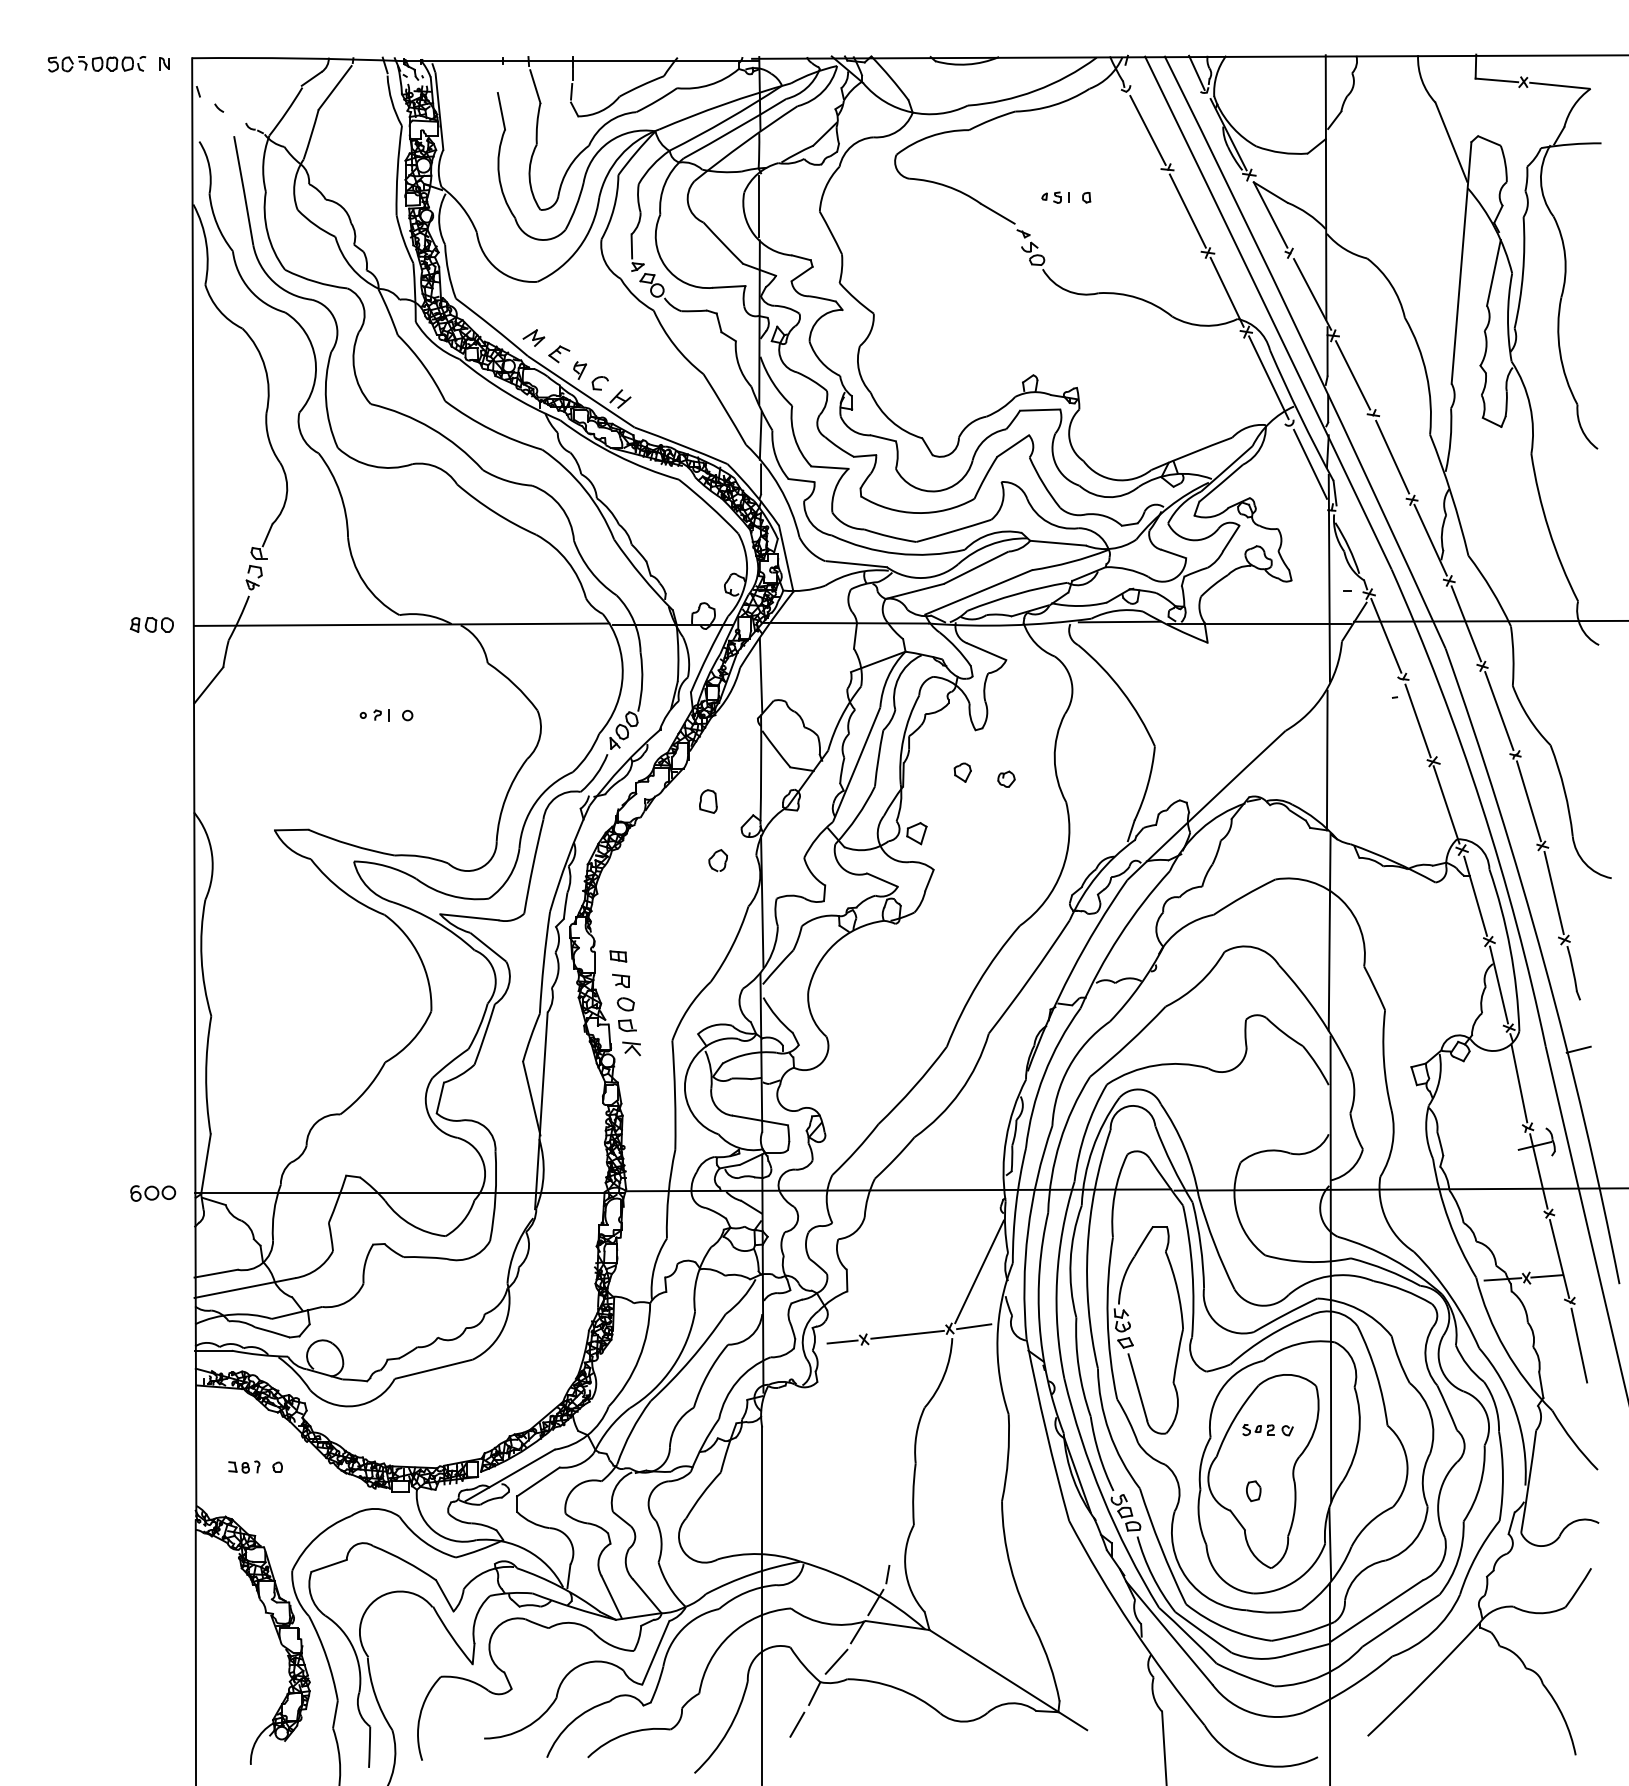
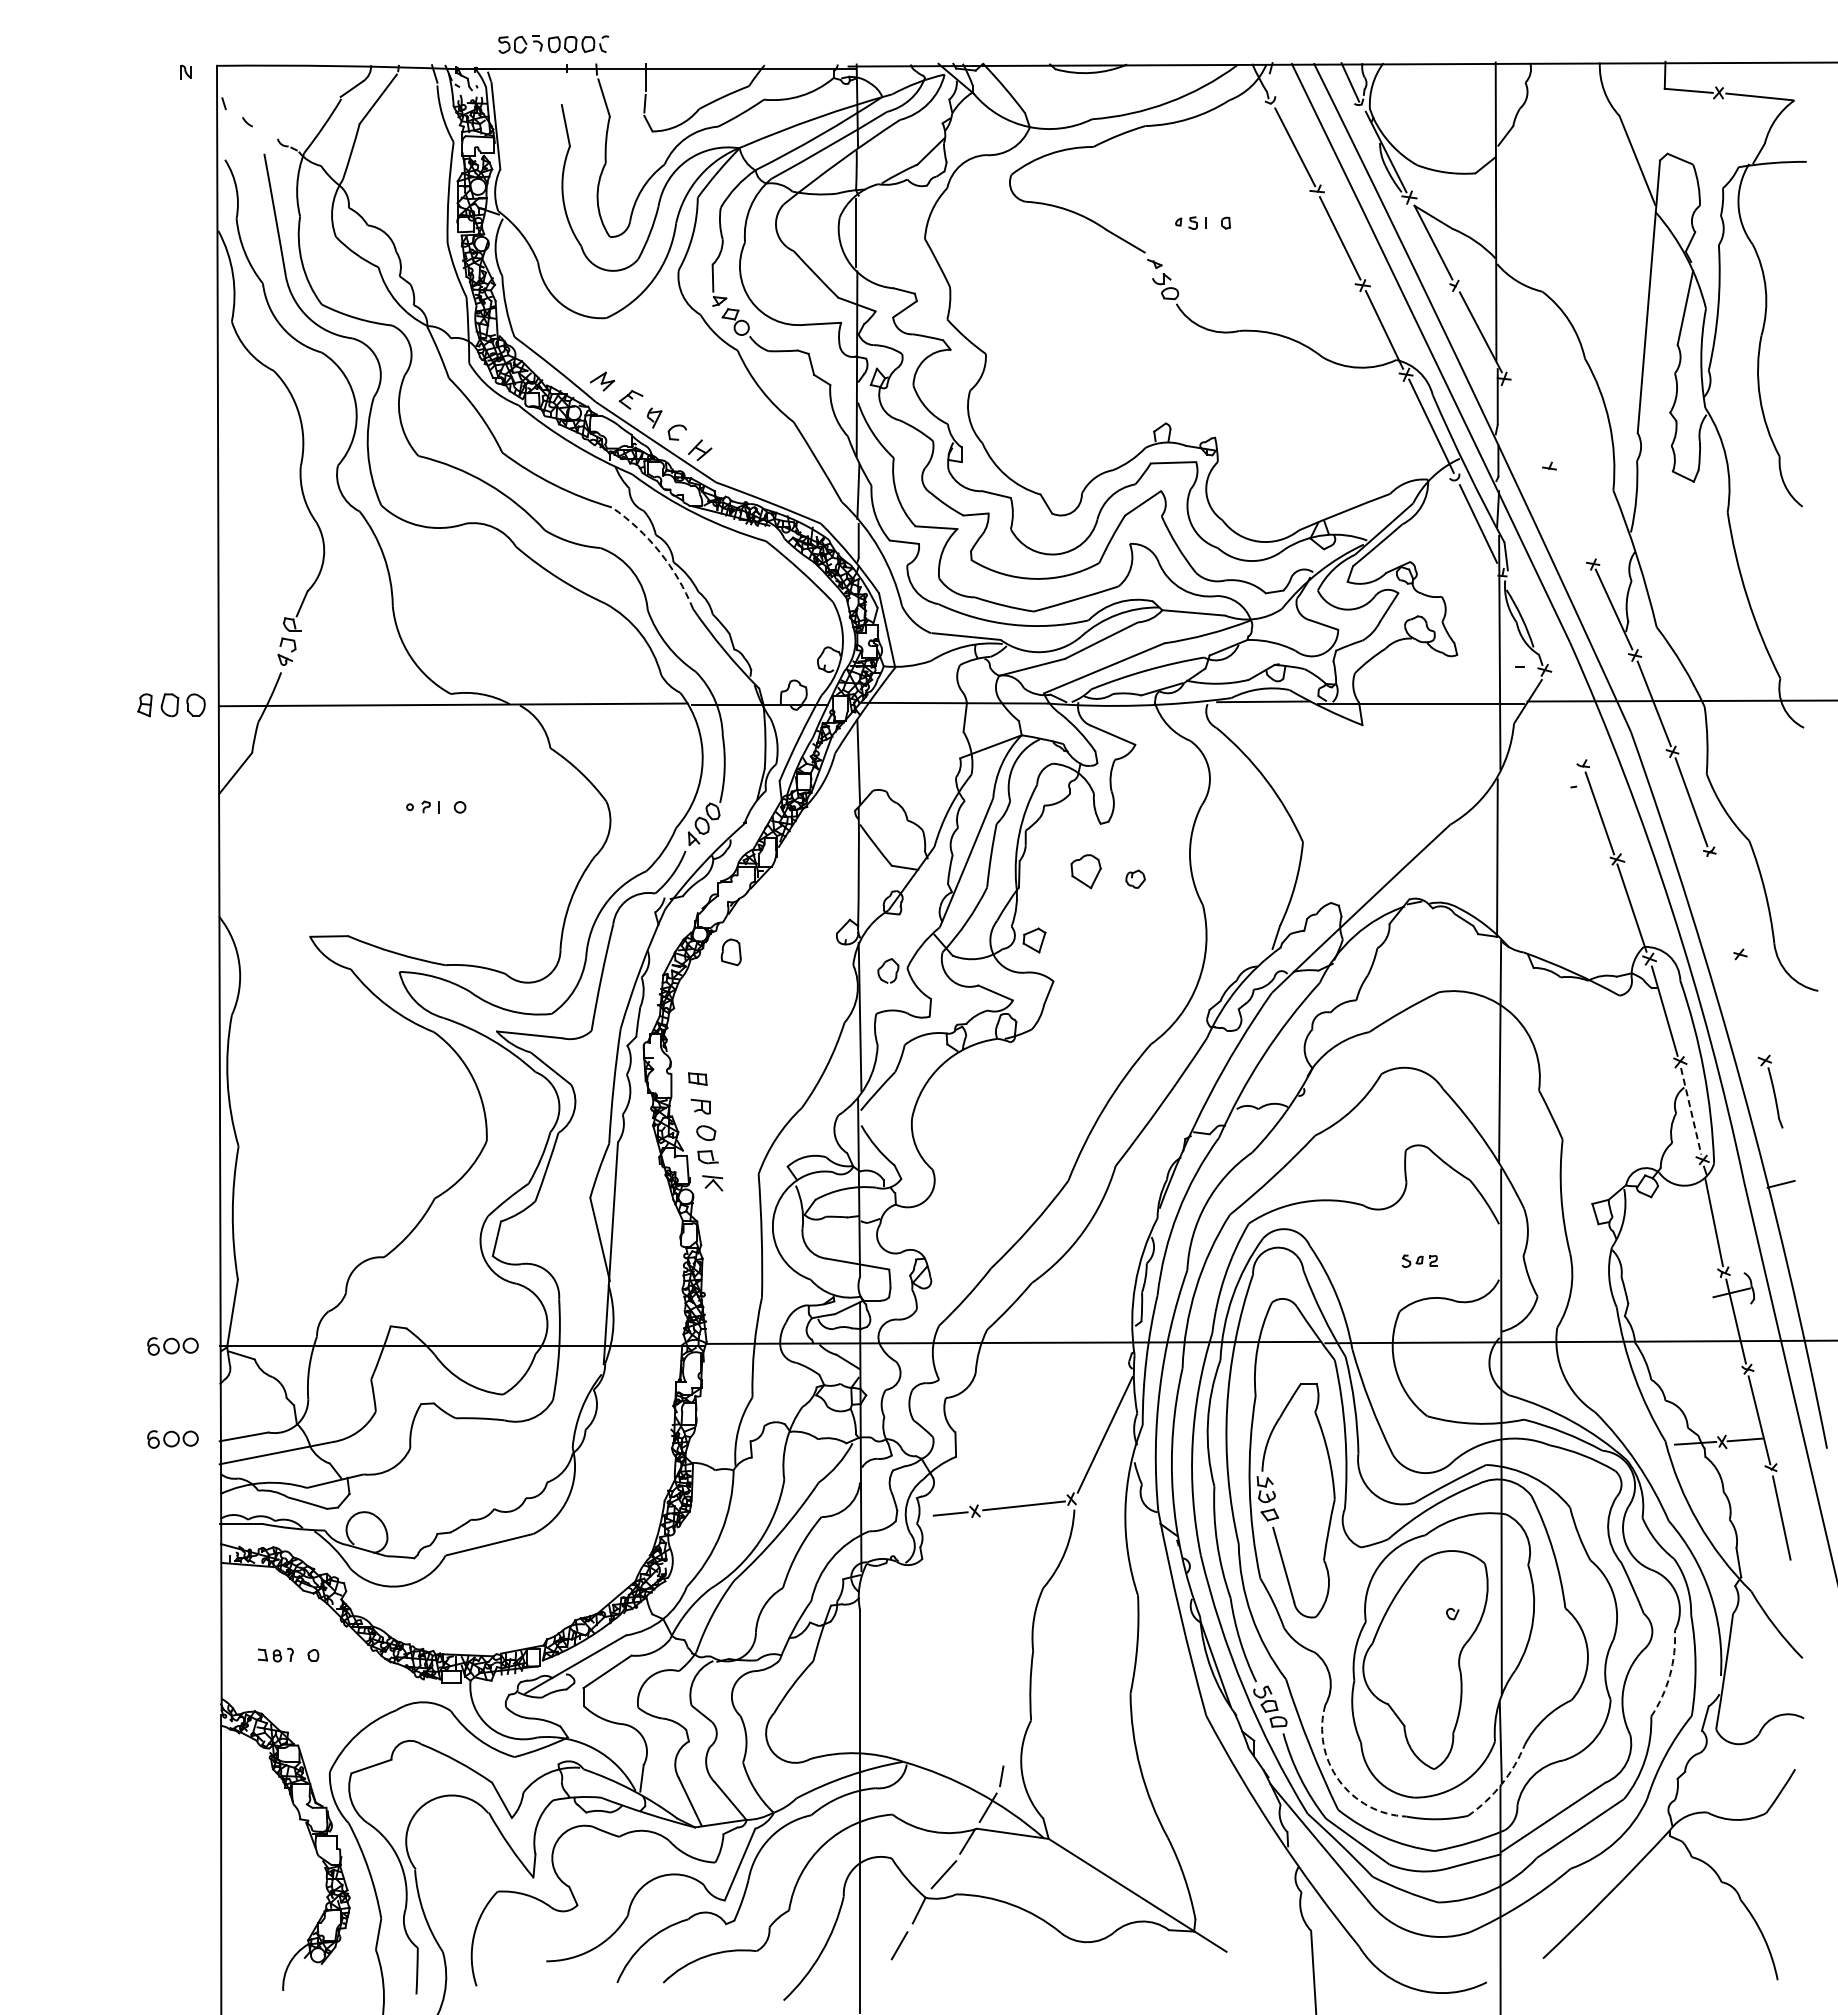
part: (96, 64) -> (553, 44), moved
line: (1353, 375) -> (1526, 423), removed
line: (1392, 456) -> (1570, 515), removed
arc: (584, 489) -> (659, 552), solid -> dashed
part: (151, 624) -> (171, 704), size x1.4
line: (1385, 635) -> (1563, 716), removed
part: (962, 772) -> (1086, 871), size x1.6
part: (707, 801) -> (730, 952), moved
line: (1528, 801) -> (1724, 904), removed
part: (714, 855) -> (884, 965), moved
line: (1554, 893) -> (1753, 1007), removed
line: (1499, 985) -> (1691, 1111), solid -> dashed
part: (152, 1275) -> (172, 1439), added
line: (973, 1326) -> (1098, 1496), removed
part: (1258, 1430) -> (1419, 1261), moved
arc: (1479, 1485) -> (1669, 1675), solid -> dashed
part: (1253, 1491) -> (1414, 1682), removed
arc: (1187, 1578) -> (1339, 1780), solid -> dashed
arc: (1330, 1581) -> (1501, 1784), solid -> dashed

